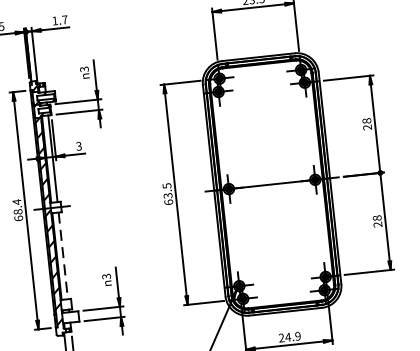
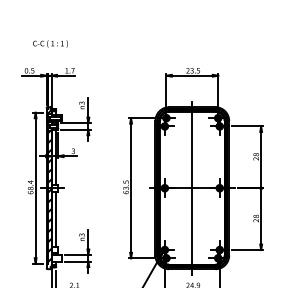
line: (272, 183) -> (192, 187), added
line: (63, 256) -> (56, 219), dashed -> solid

